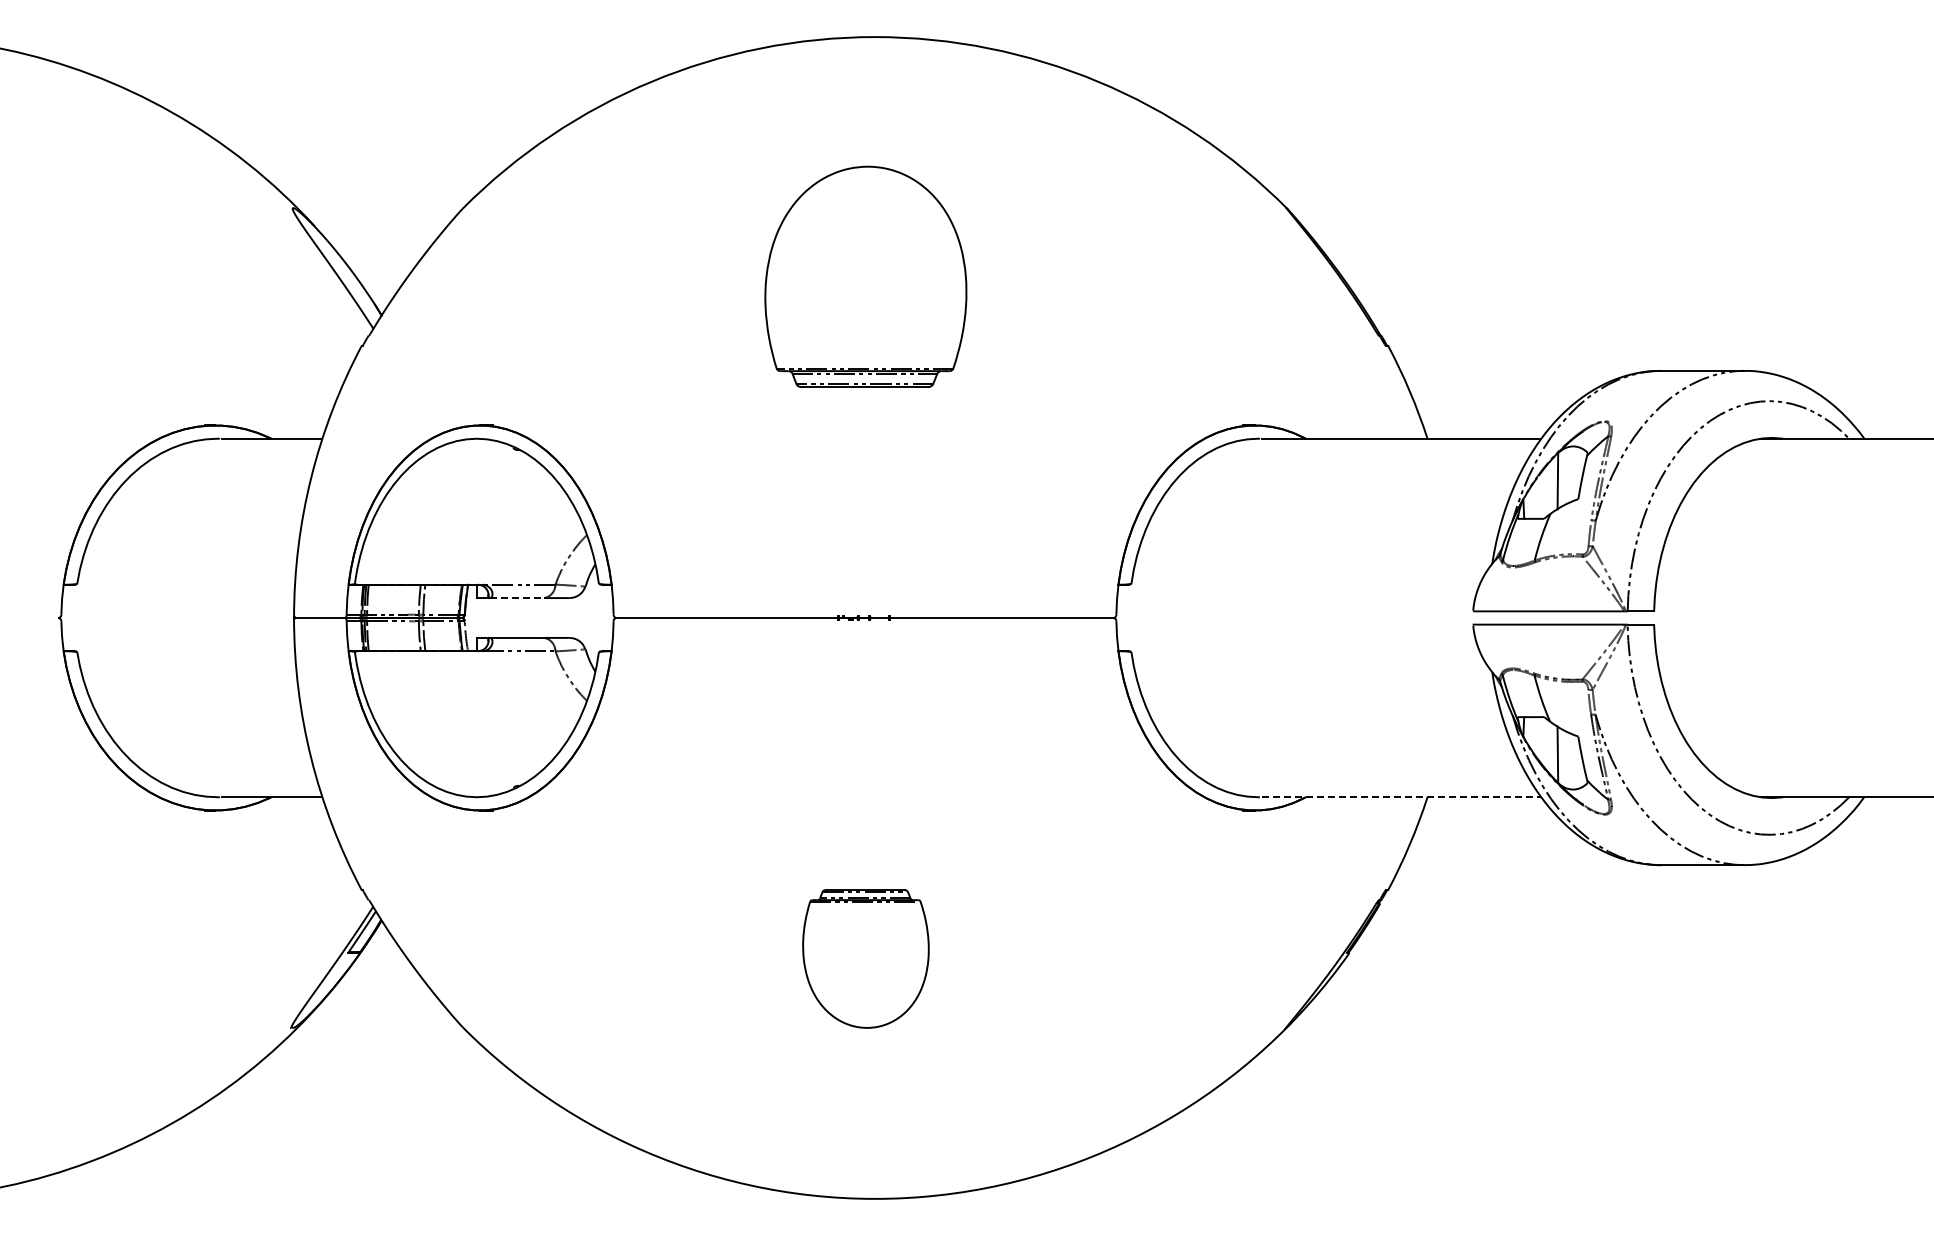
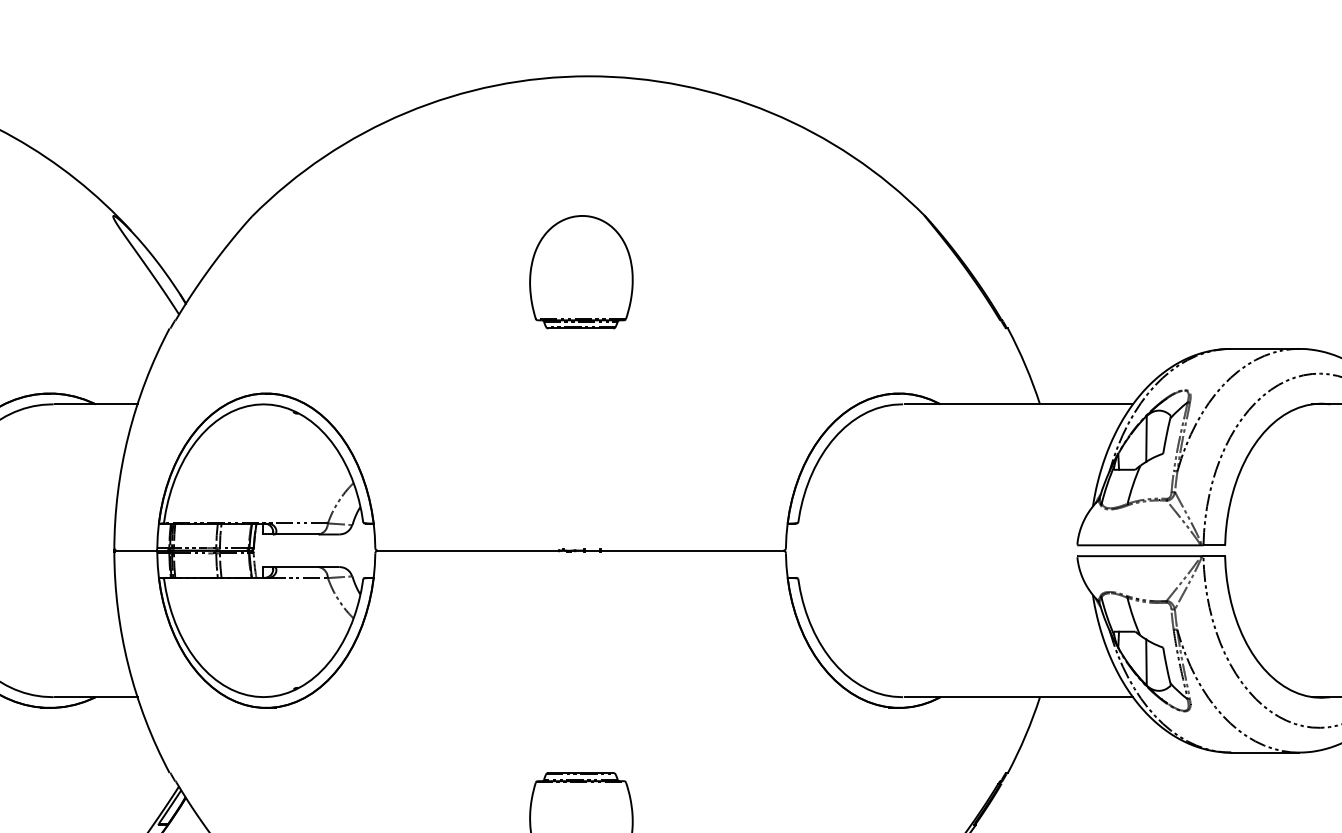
part: (865, 276) -> (581, 271), size x0.62
line: (517, 598) -> (296, 534), dashed -> solid
line: (1401, 797) -> (1018, 697), dashed -> solid

